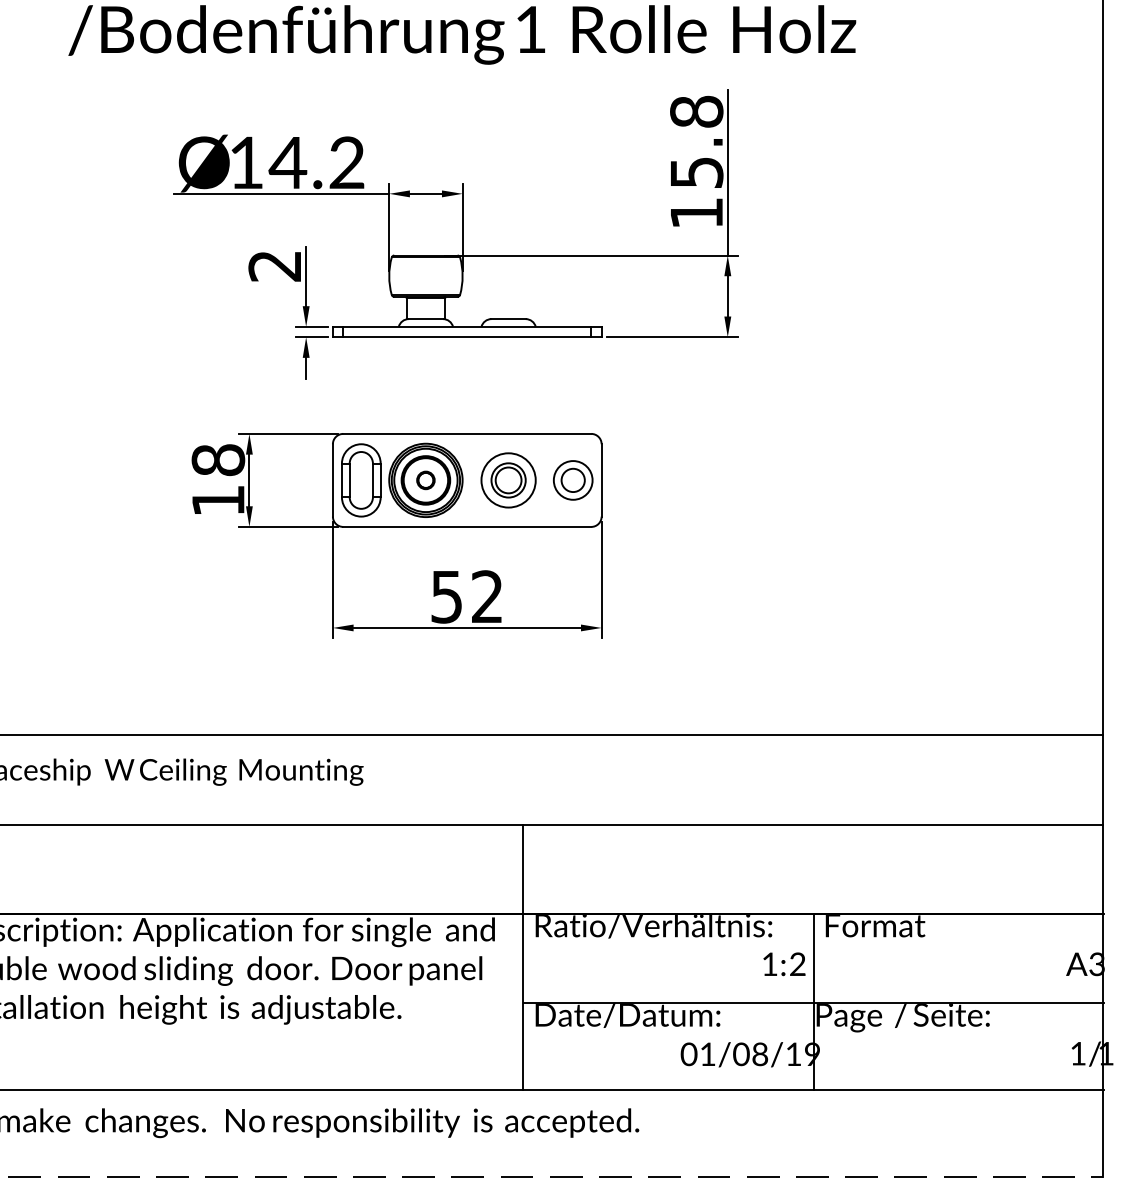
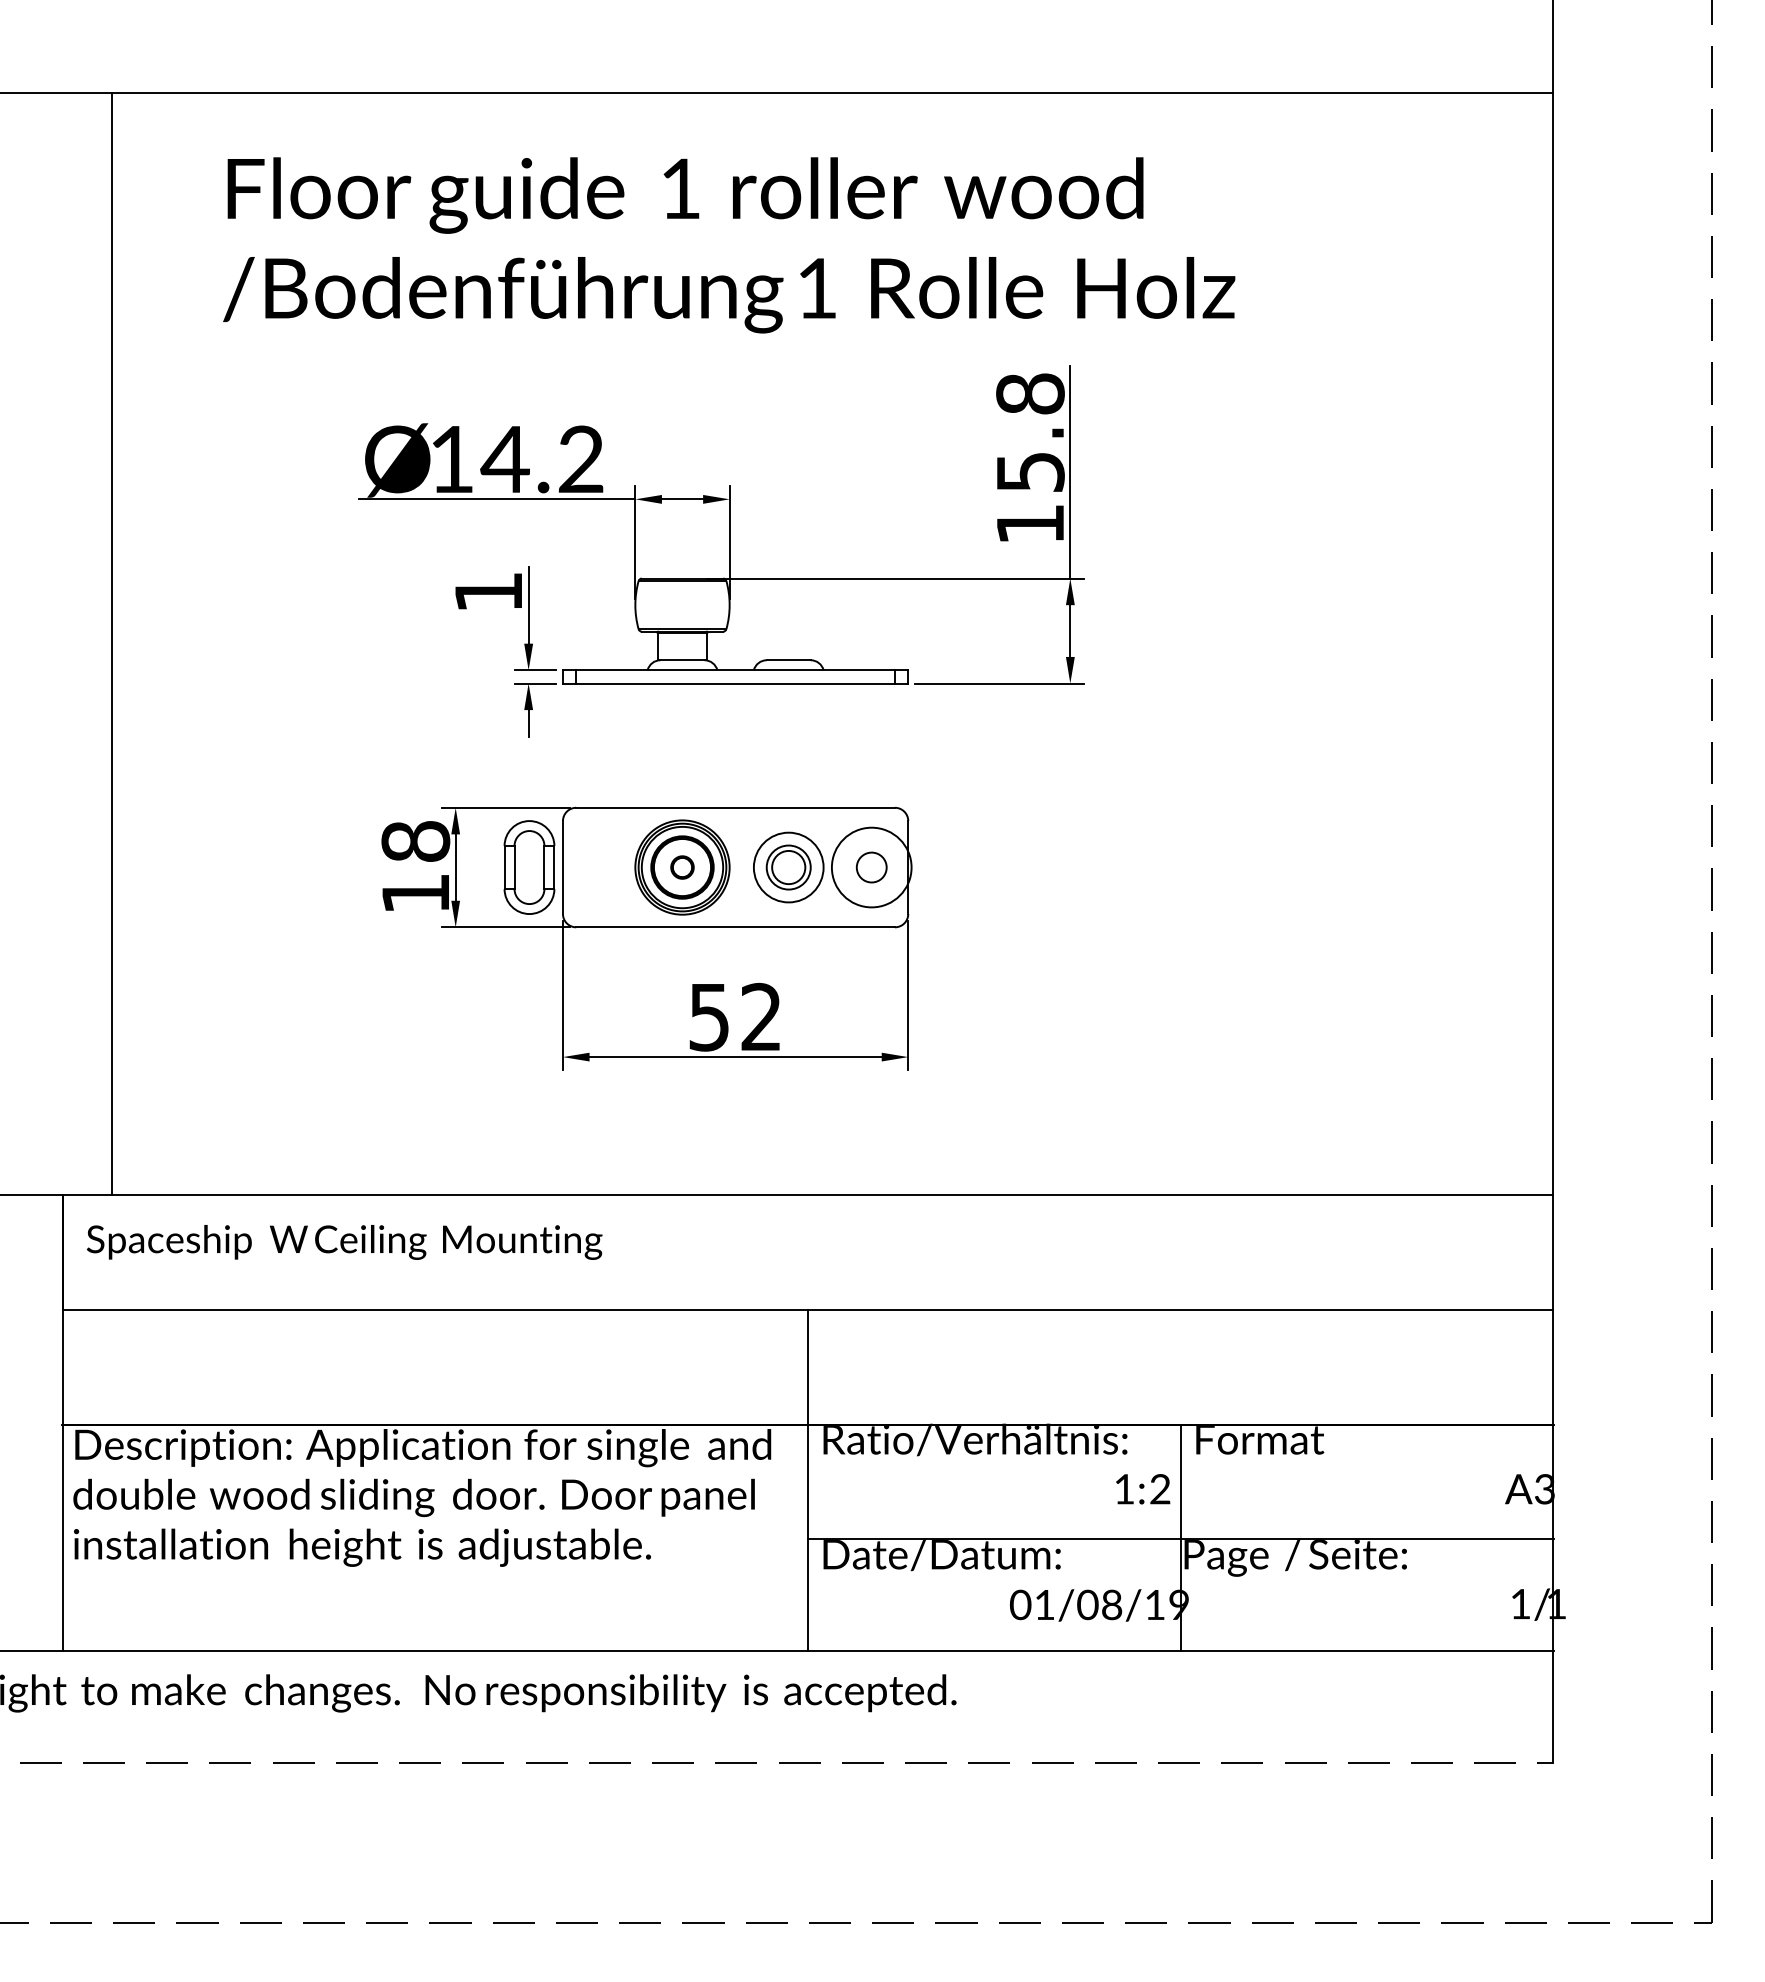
text: (274, 266) -> (487, 592), 2 -> 1
part: (361, 480) -> (529, 867), moved
circle: (573, 480) -> (871, 867), size x1.6

